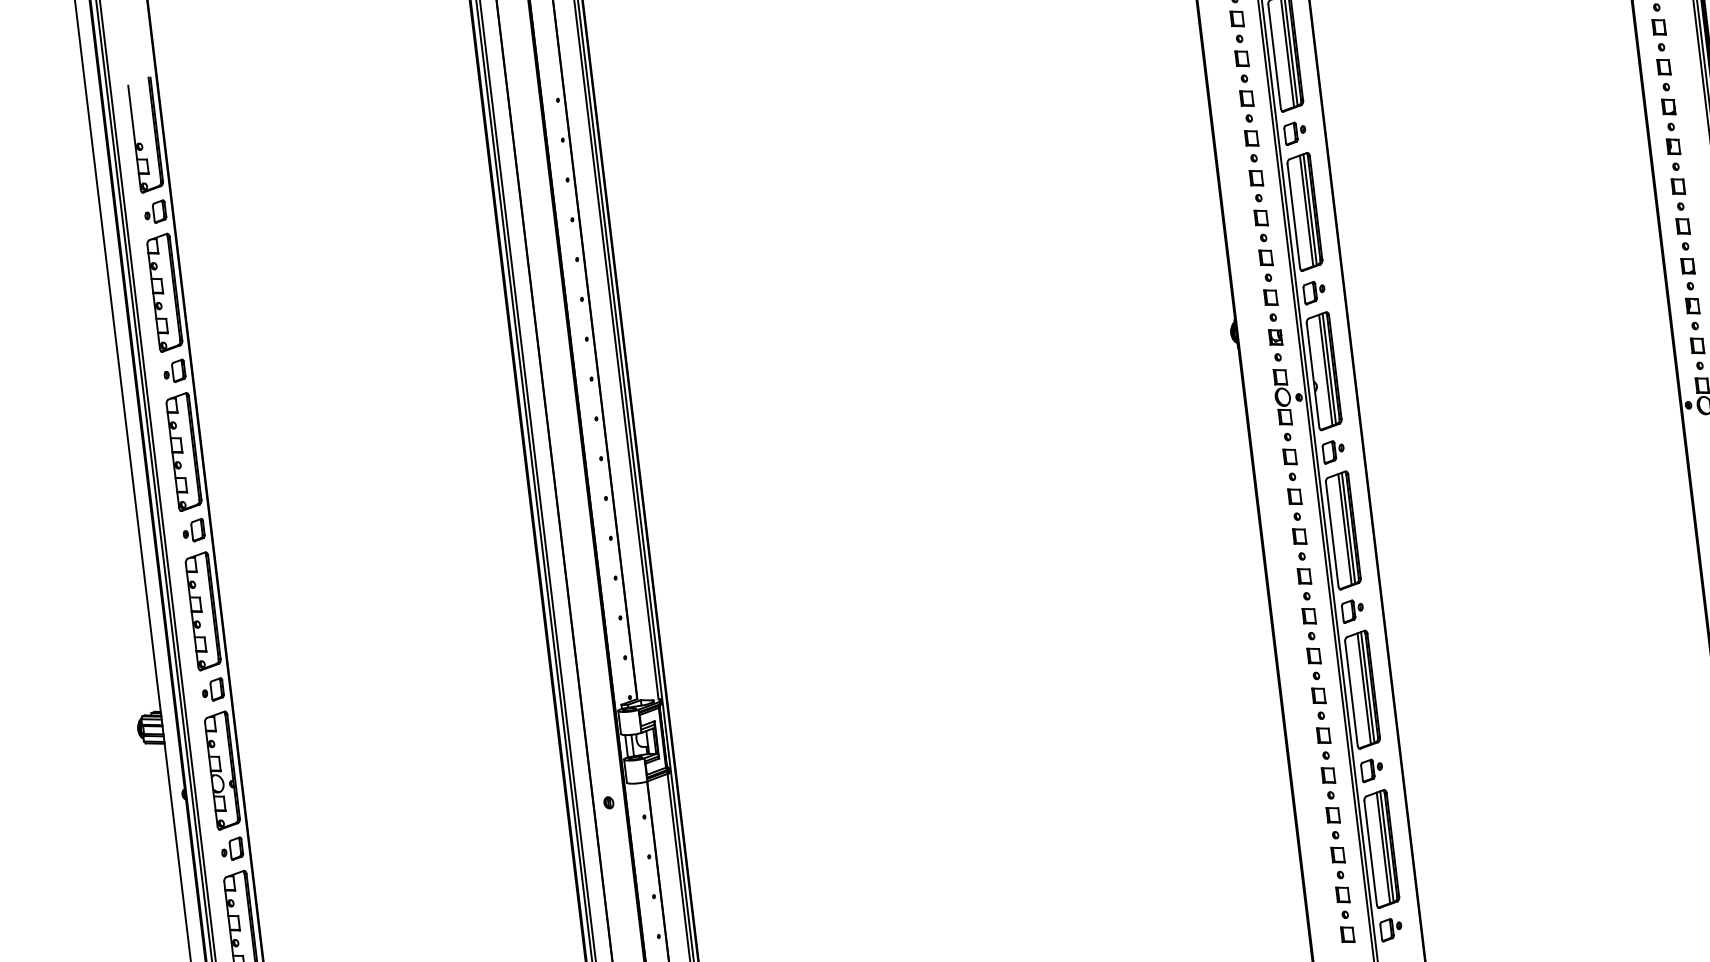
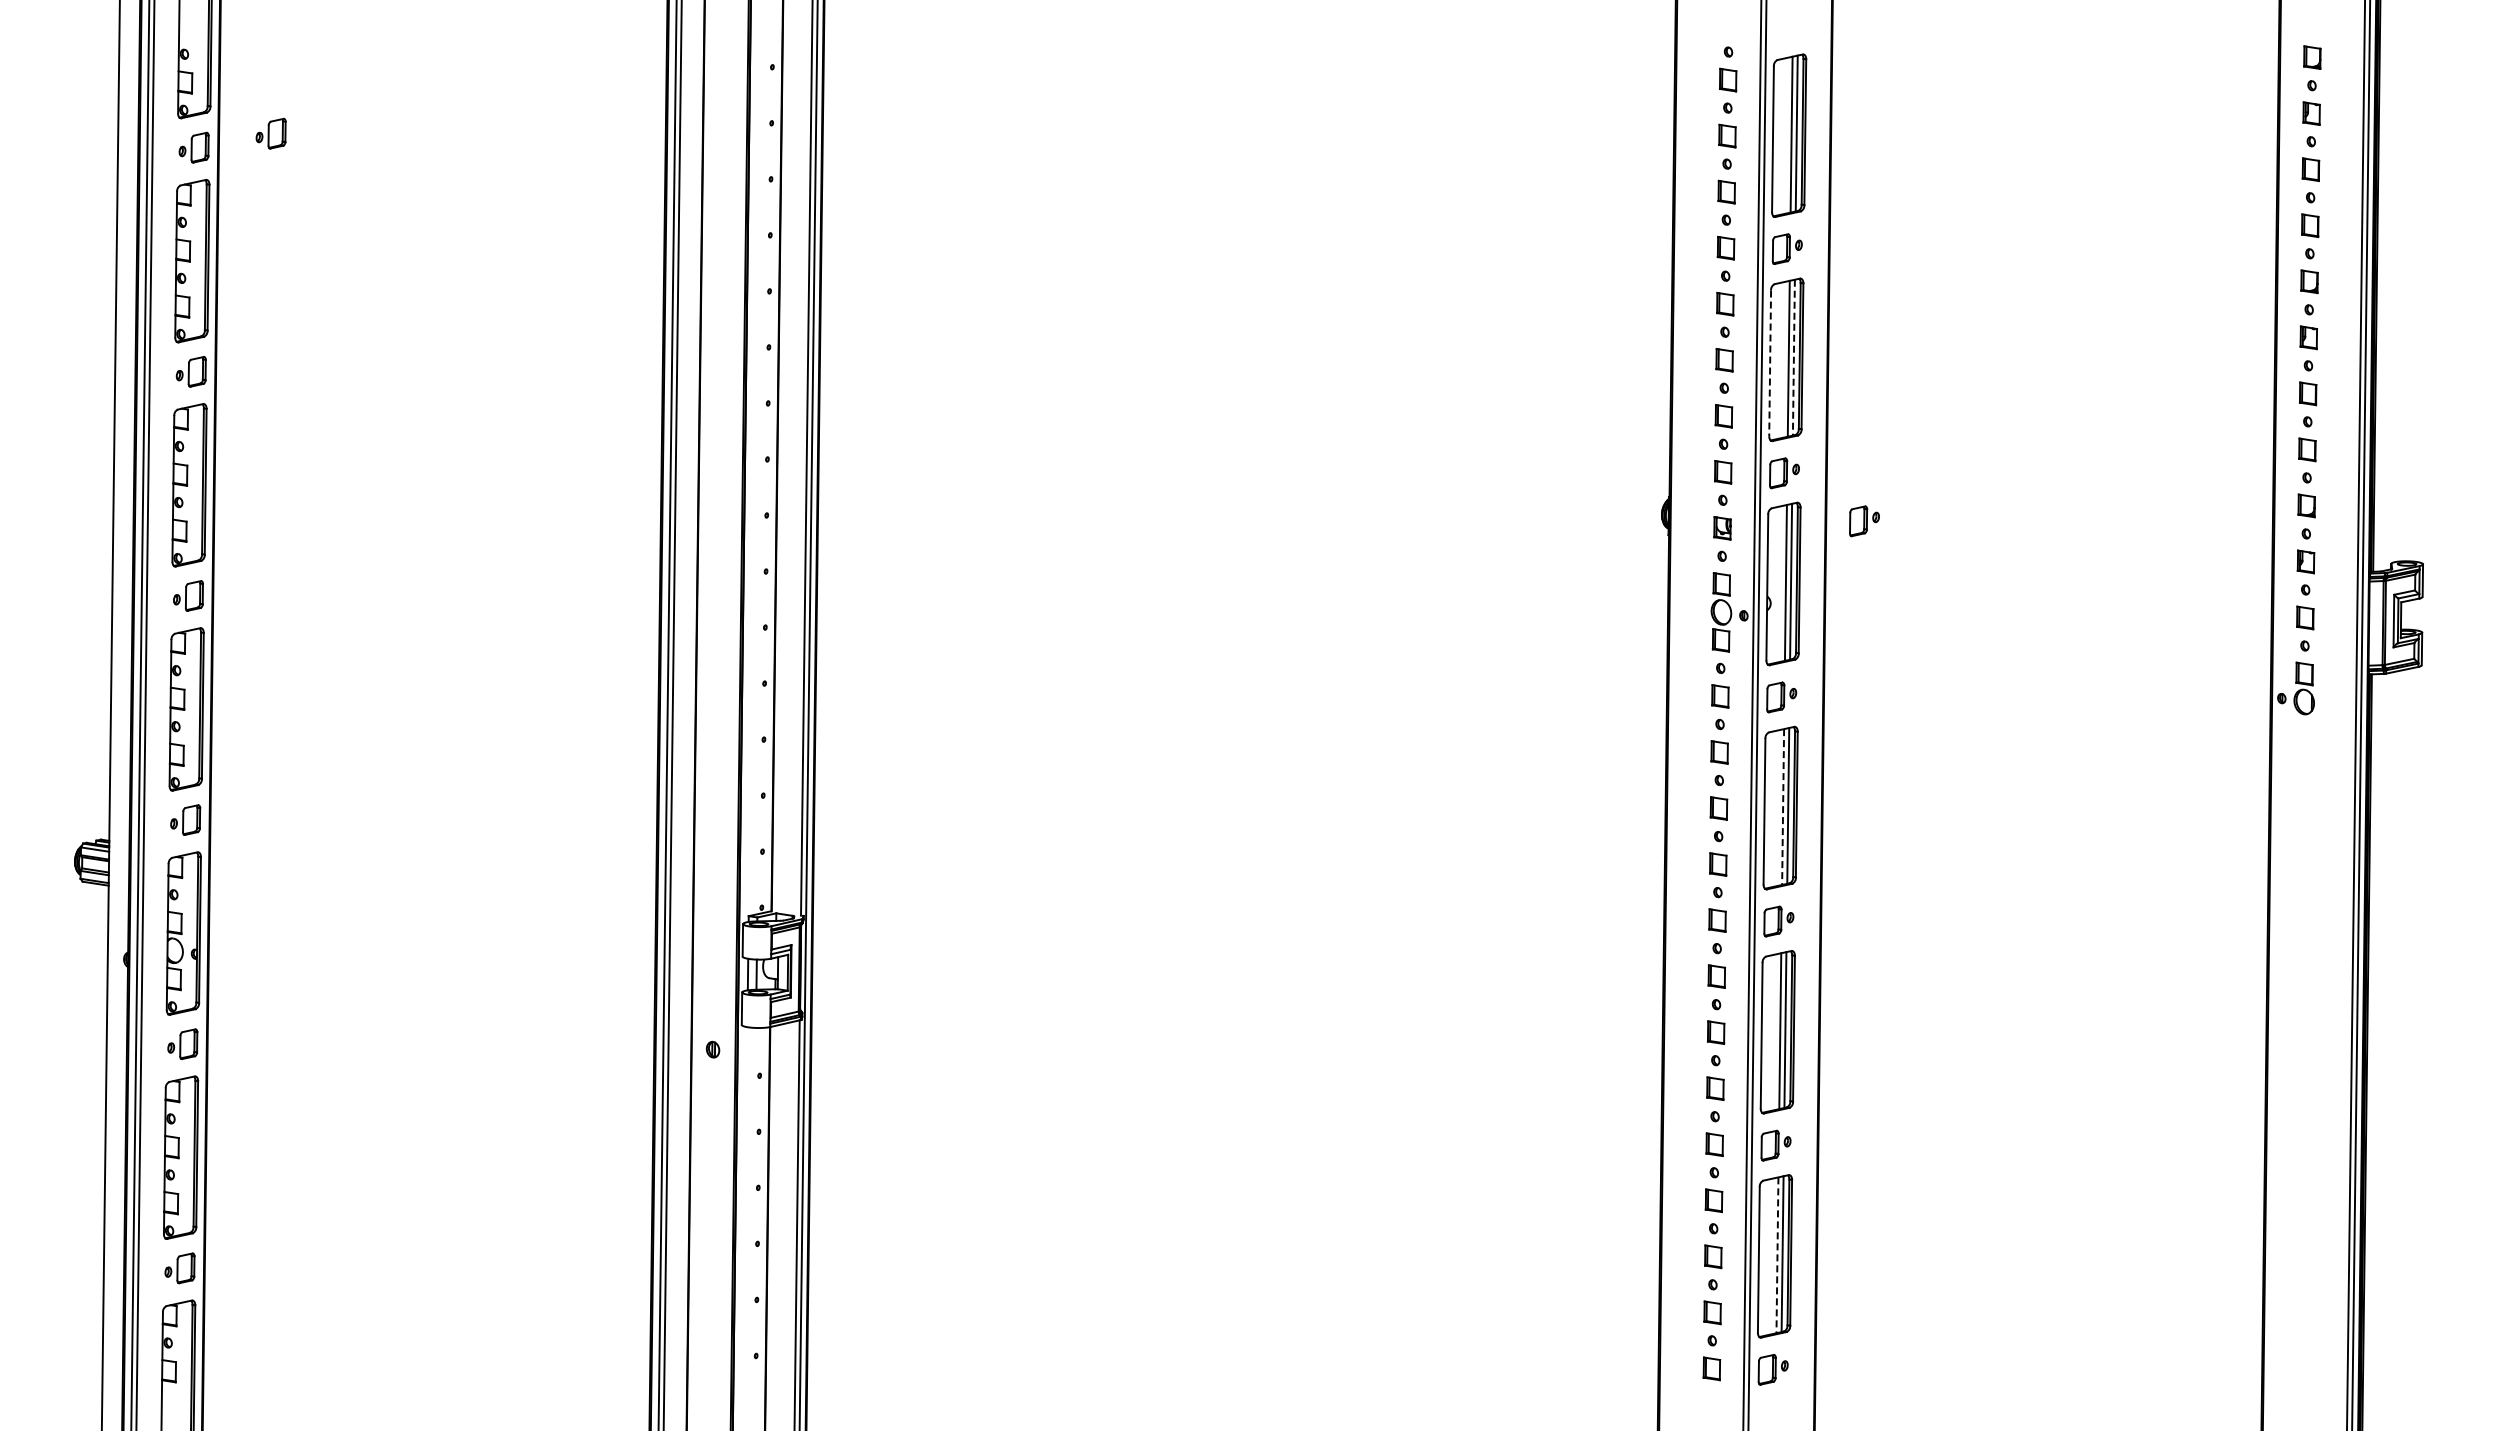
part: (208, 194) -> (270, 133), added
line: (1309, 209) -> (1793, 357), solid -> dashed
line: (1294, 216) -> (1770, 363), solid -> dashed
part: (1375, 319) -> (1864, 521), added
line: (1345, 529) -> (1783, 807), solid -> dashed
line: (1383, 848) -> (1777, 1255), solid -> dashed

